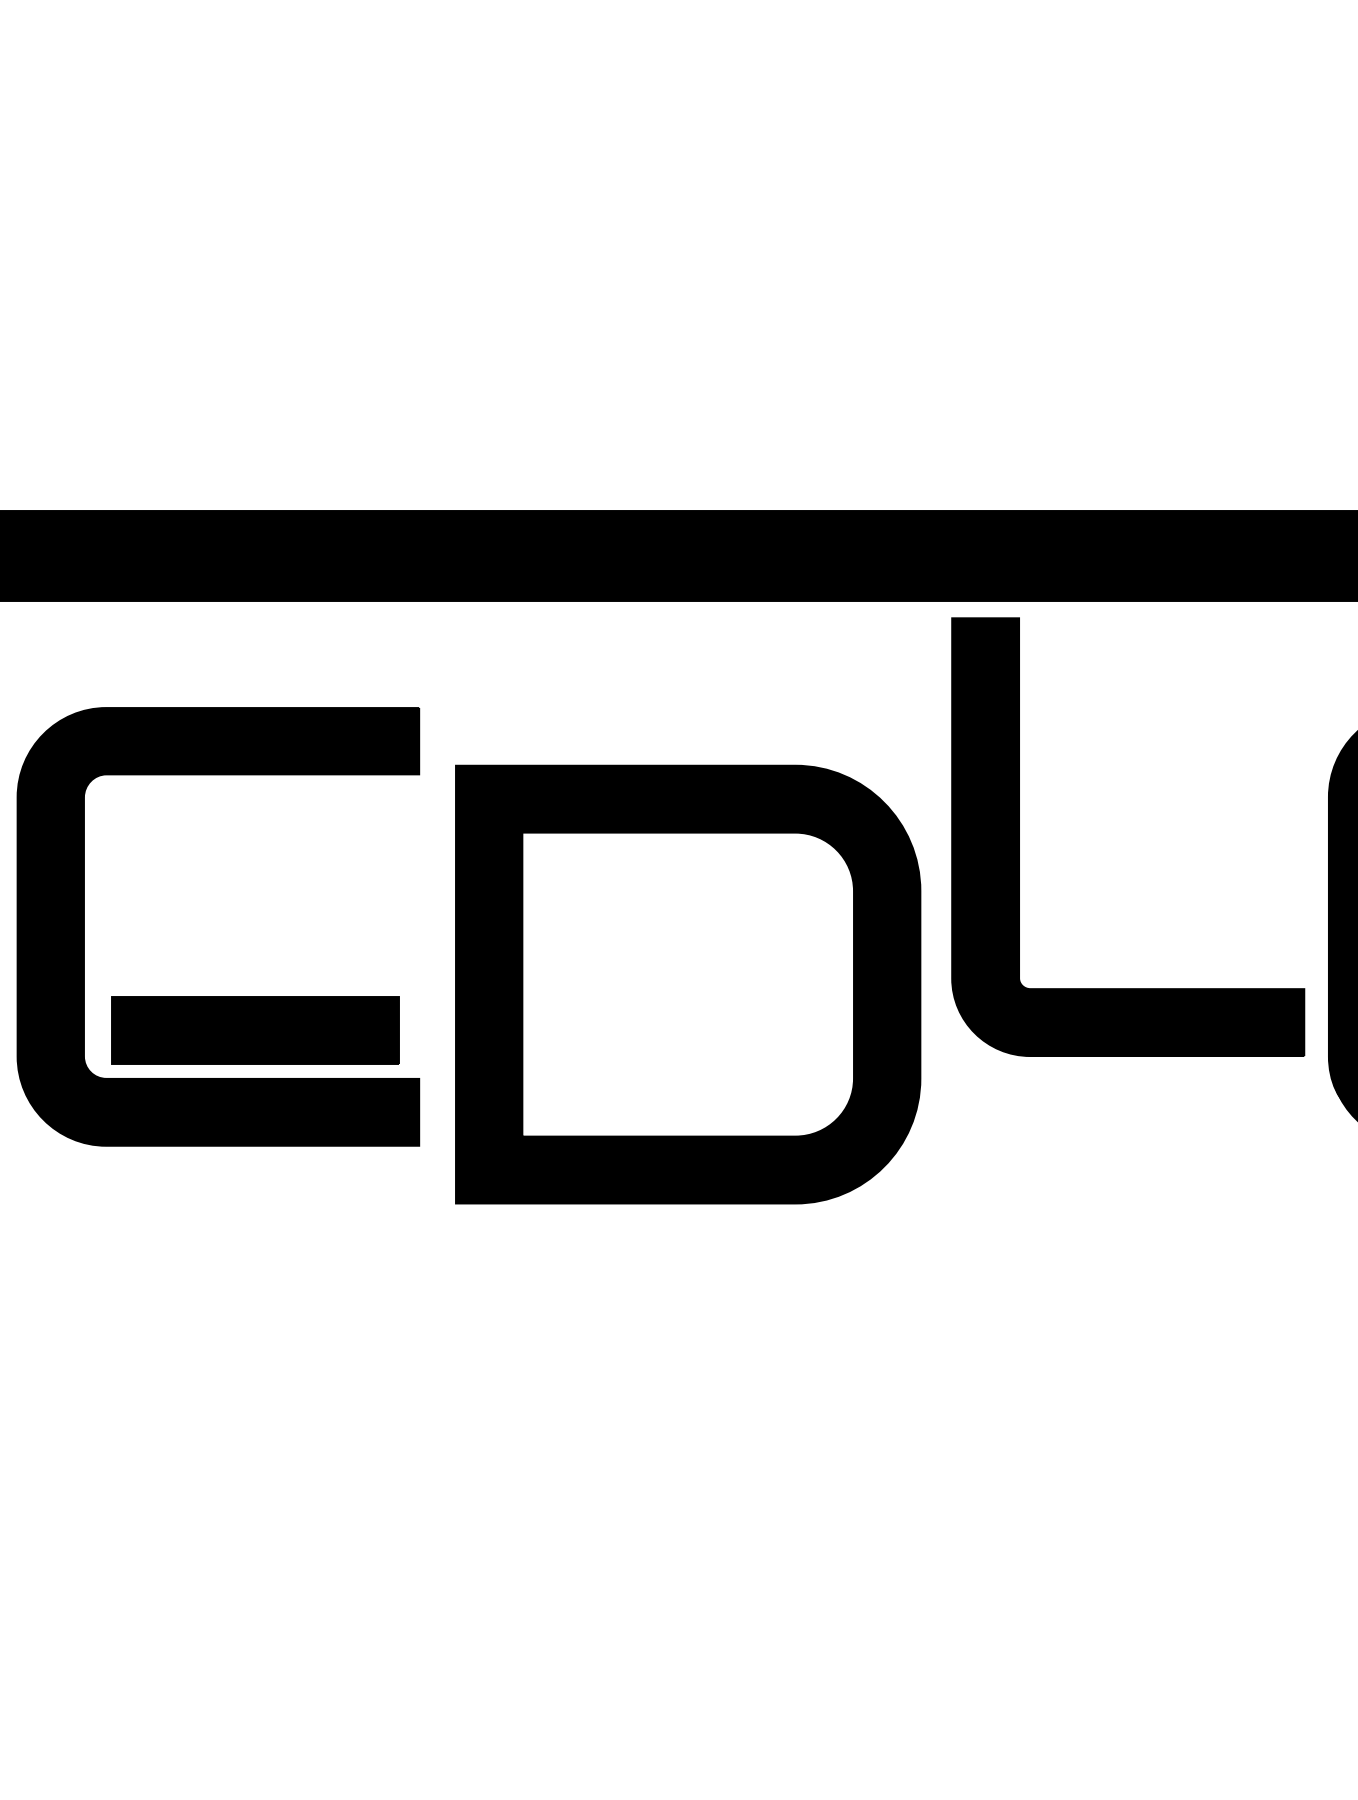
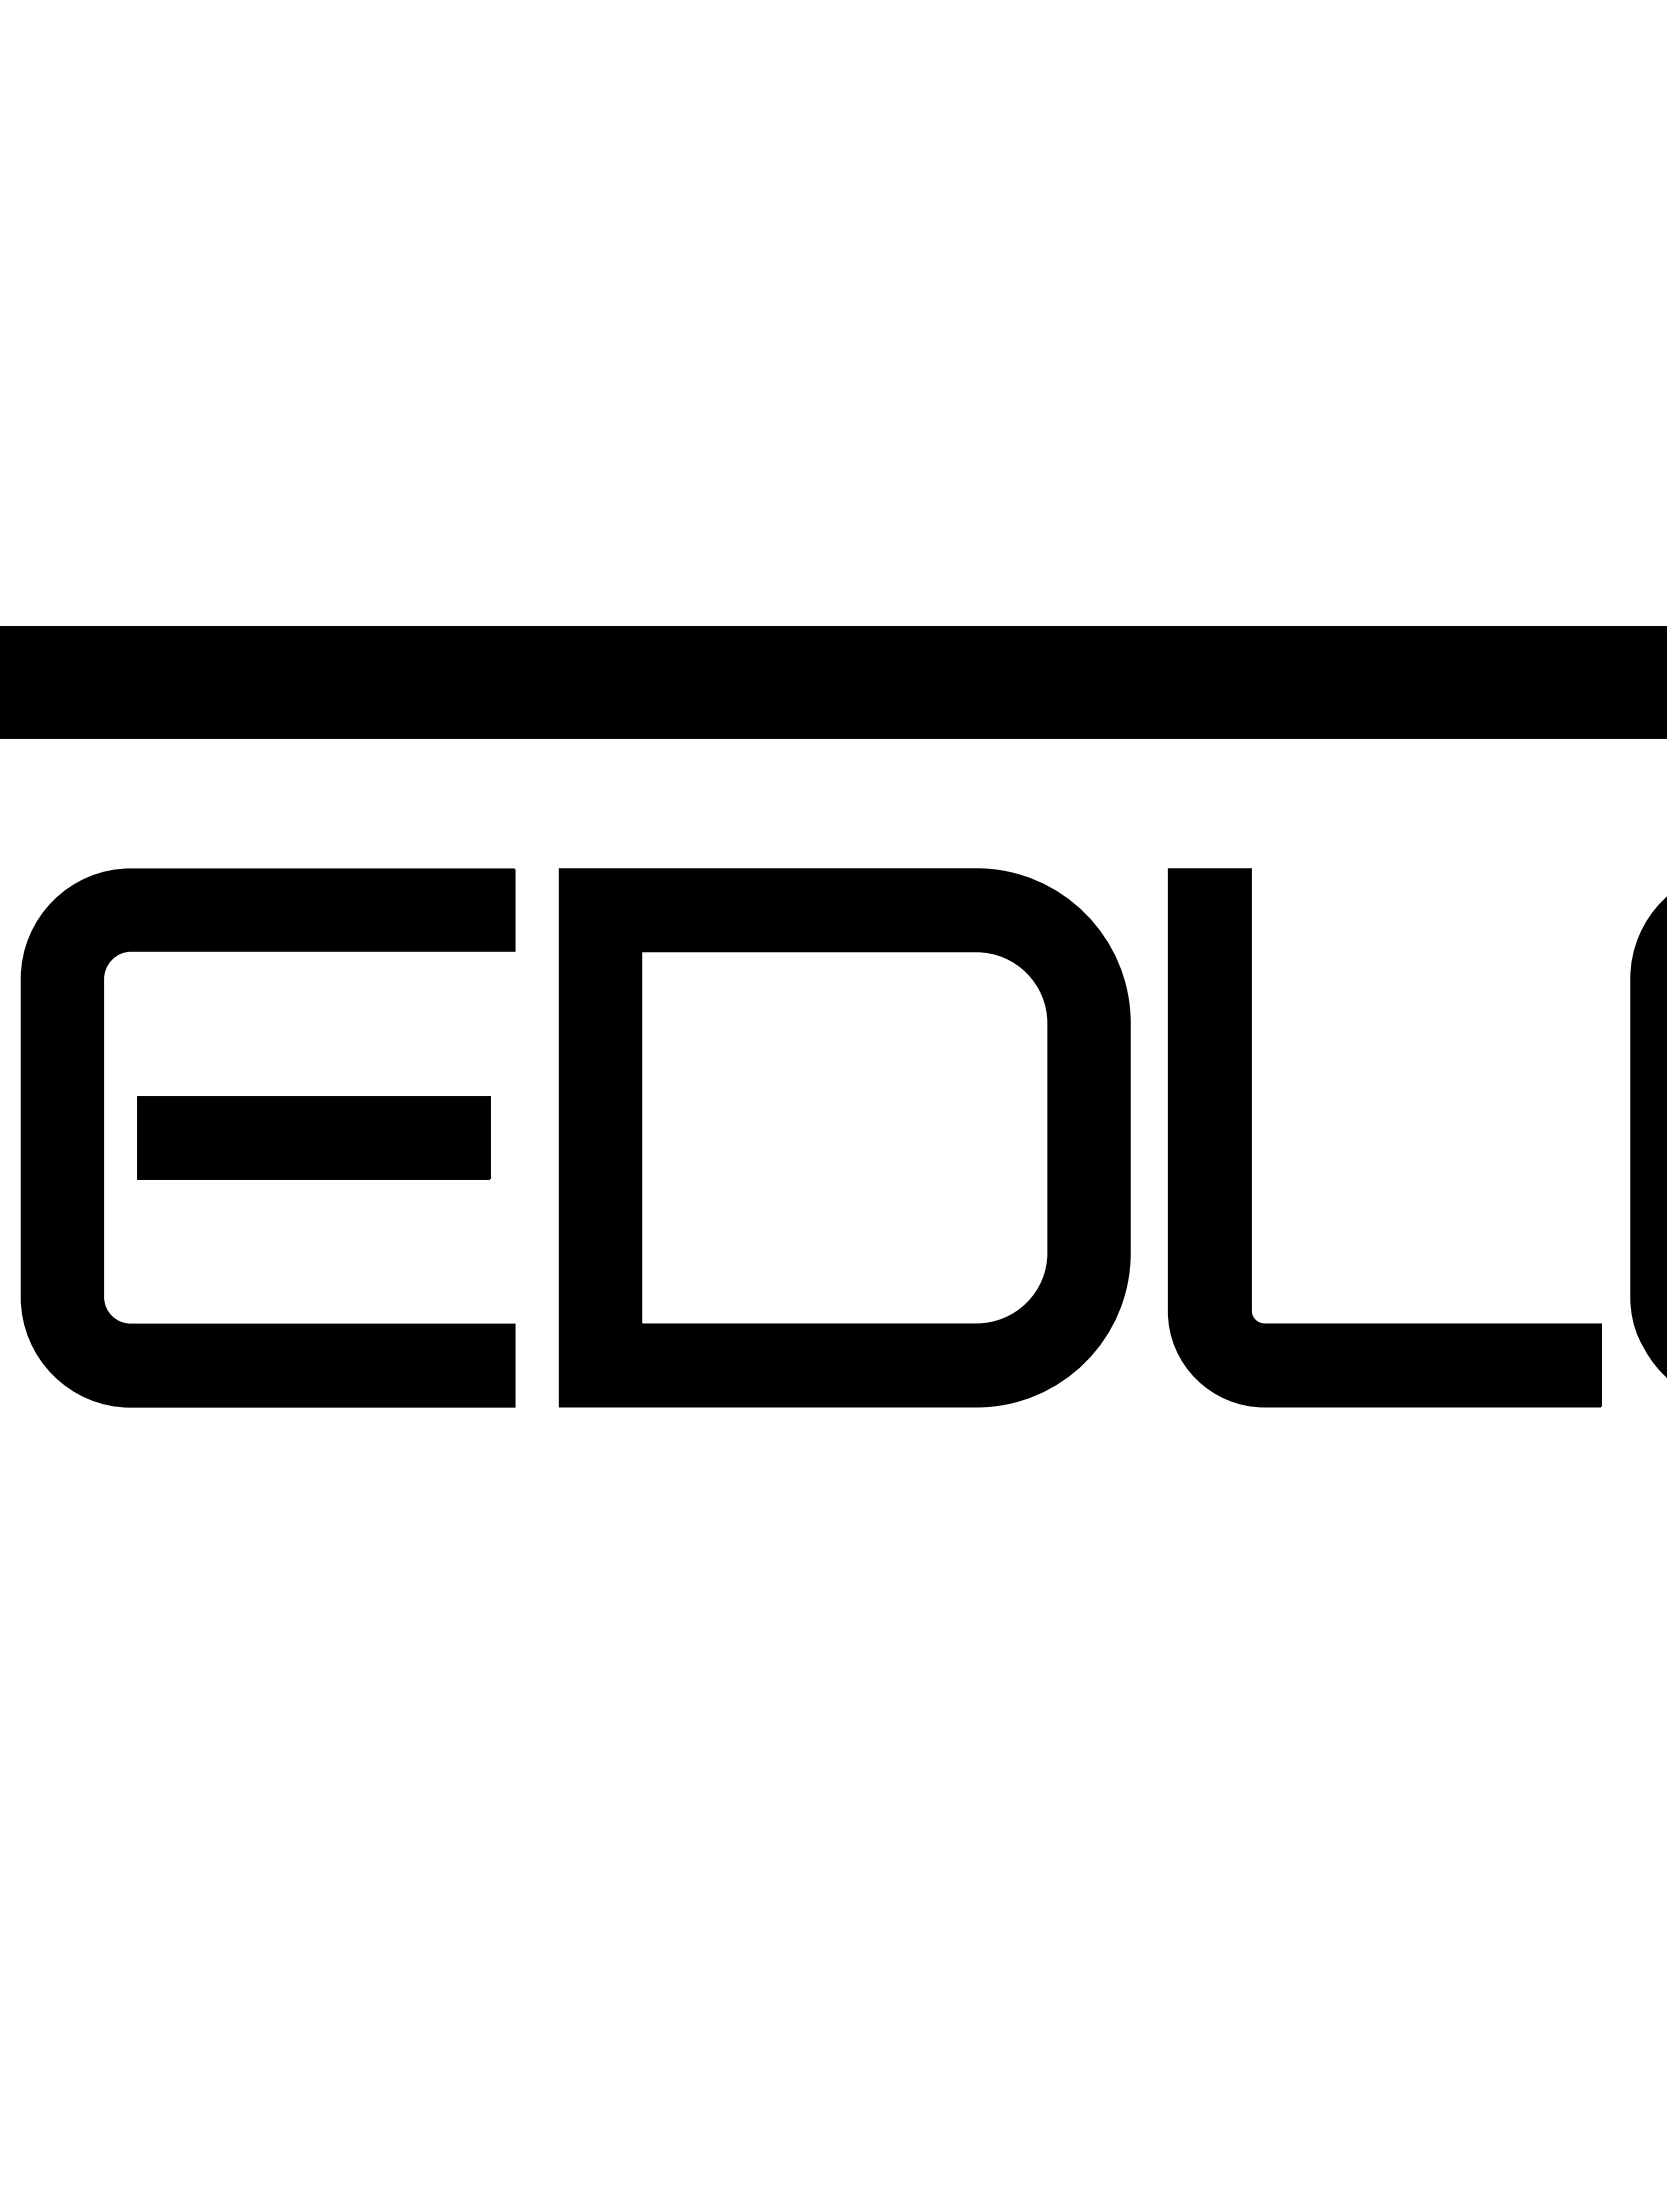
part: (1019, 836) -> (1251, 1137), moved
part: (687, 984) -> (844, 1137), moved
part: (255, 1029) -> (313, 1137), moved

